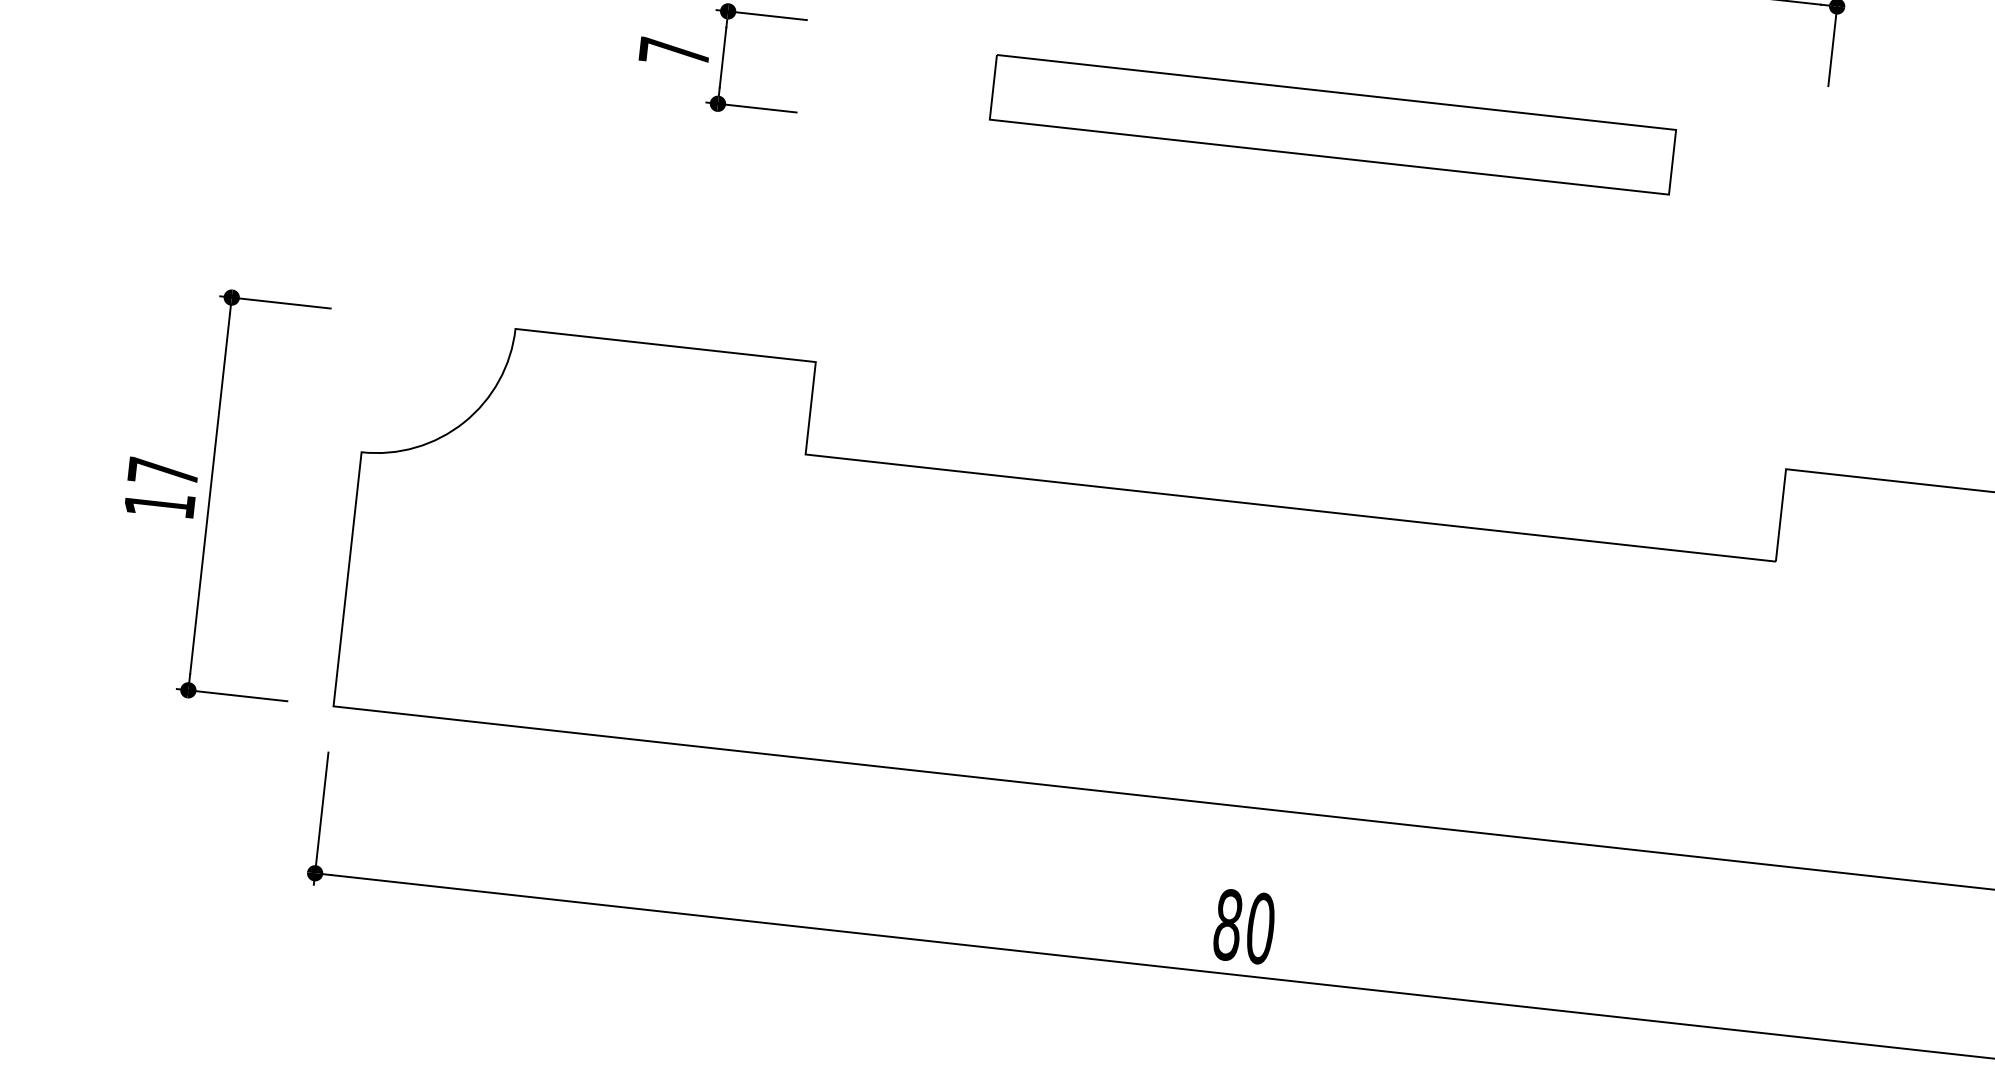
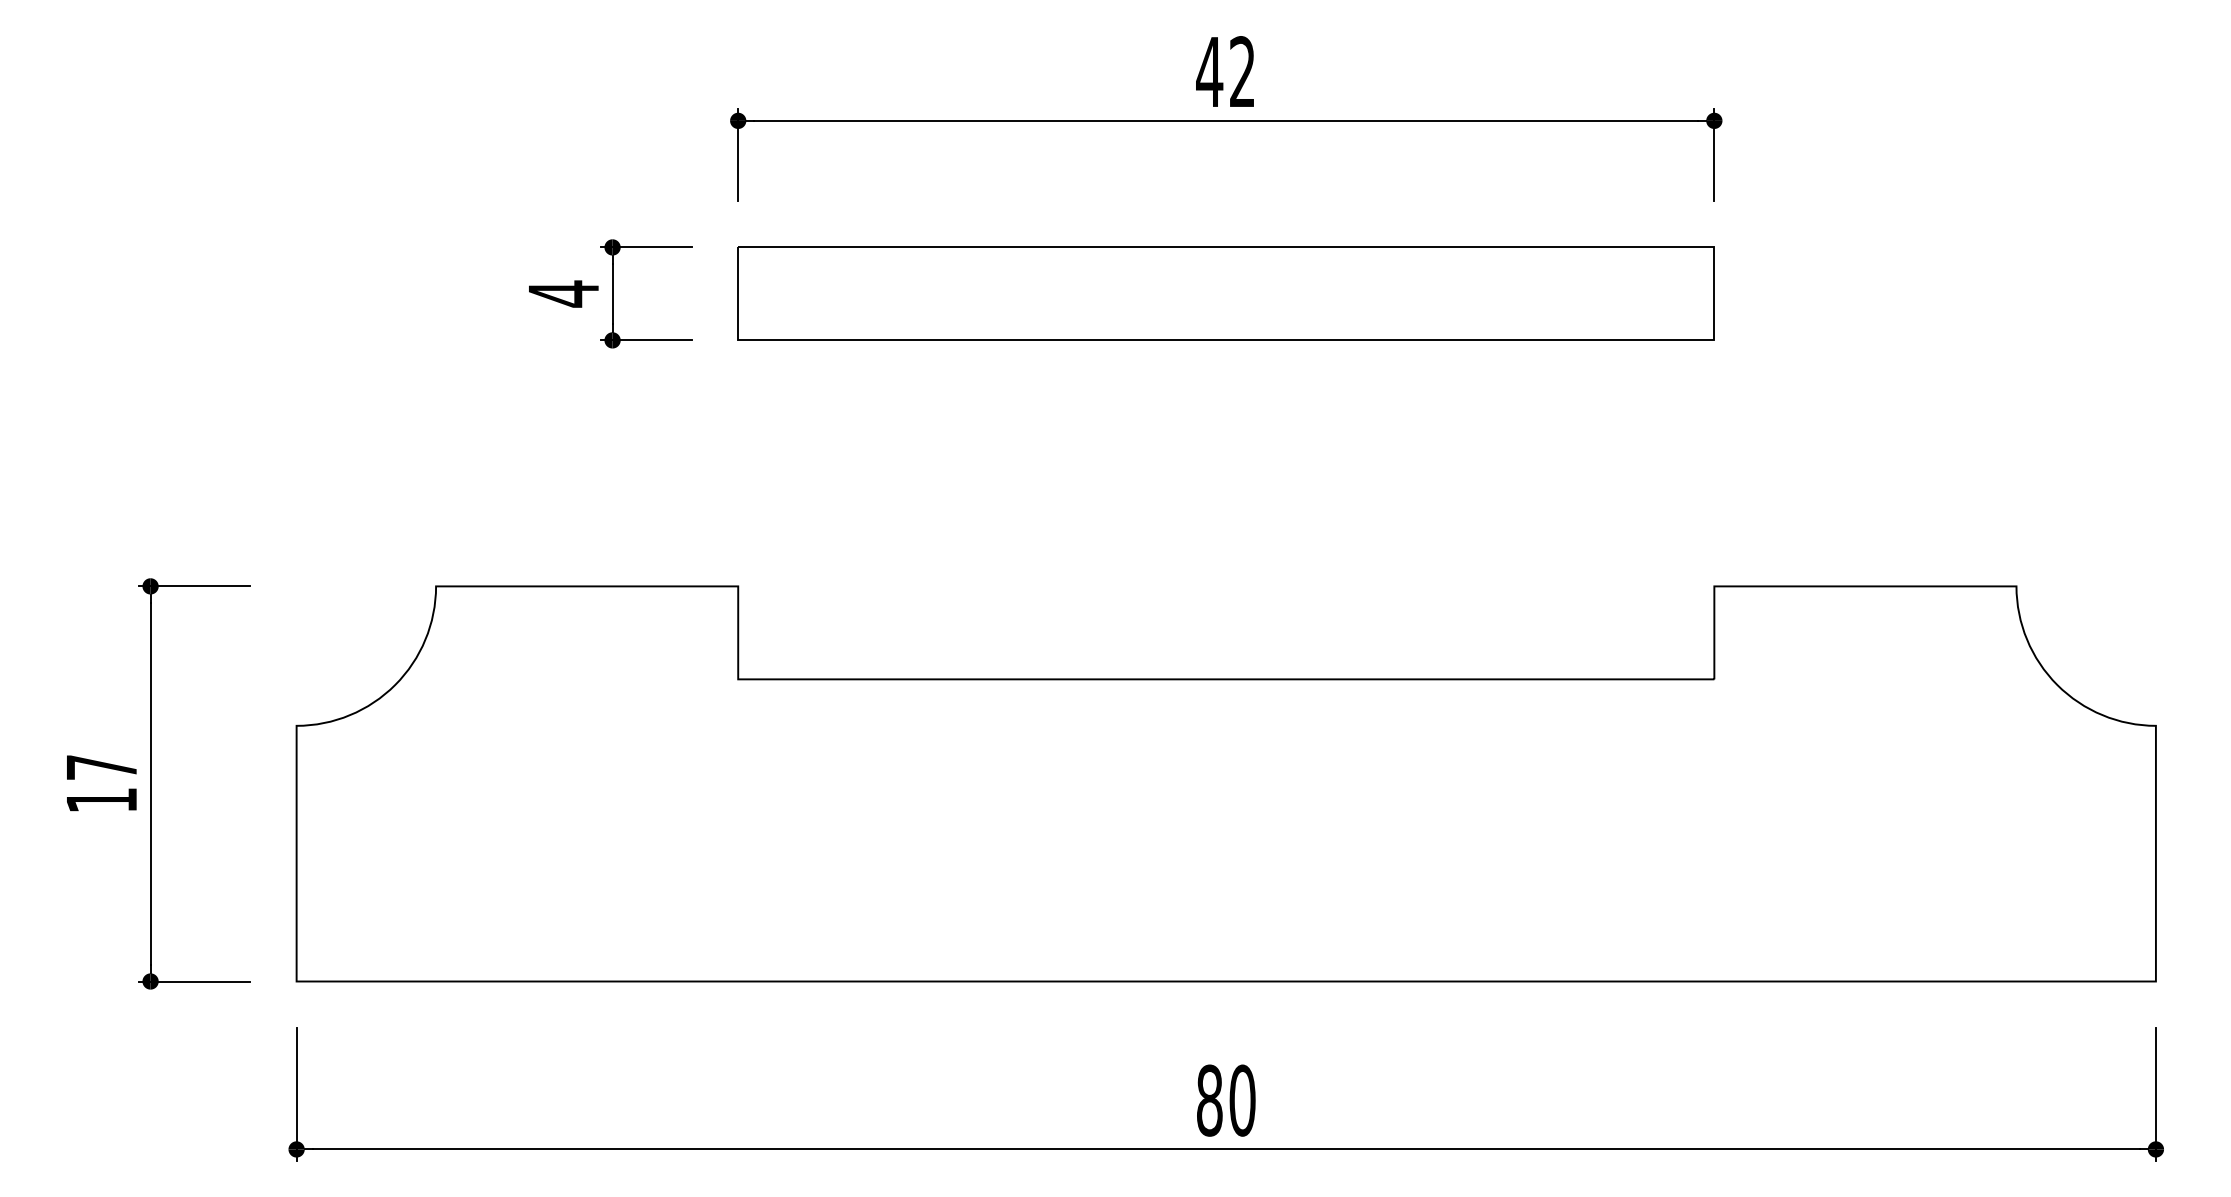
text: (674, 51) -> (563, 293), 7 -> 4
part: (1332, 124) -> (1225, 293), size x1.43

